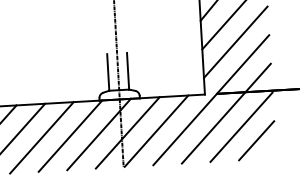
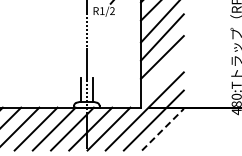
line: (234, 42) -> (161, 75), removed
line: (242, 126) -> (163, 129), solid -> dashed
line: (255, 140) -> (171, 138), removed

